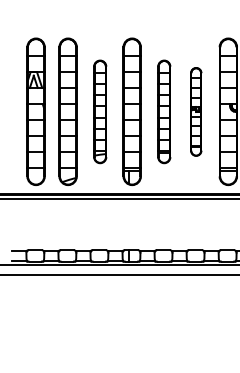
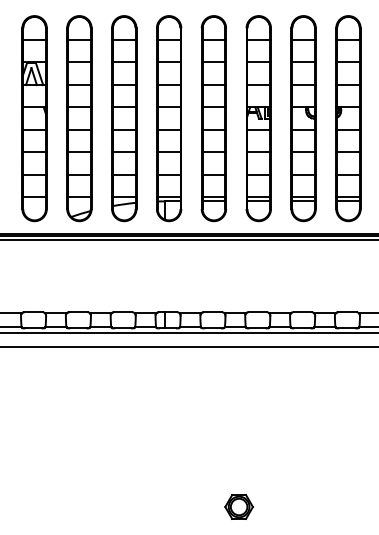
part: (100, 111) -> (124, 118), size x1.43
part: (163, 111) -> (213, 118), size x1.43
part: (196, 111) -> (258, 118), size x1.67

